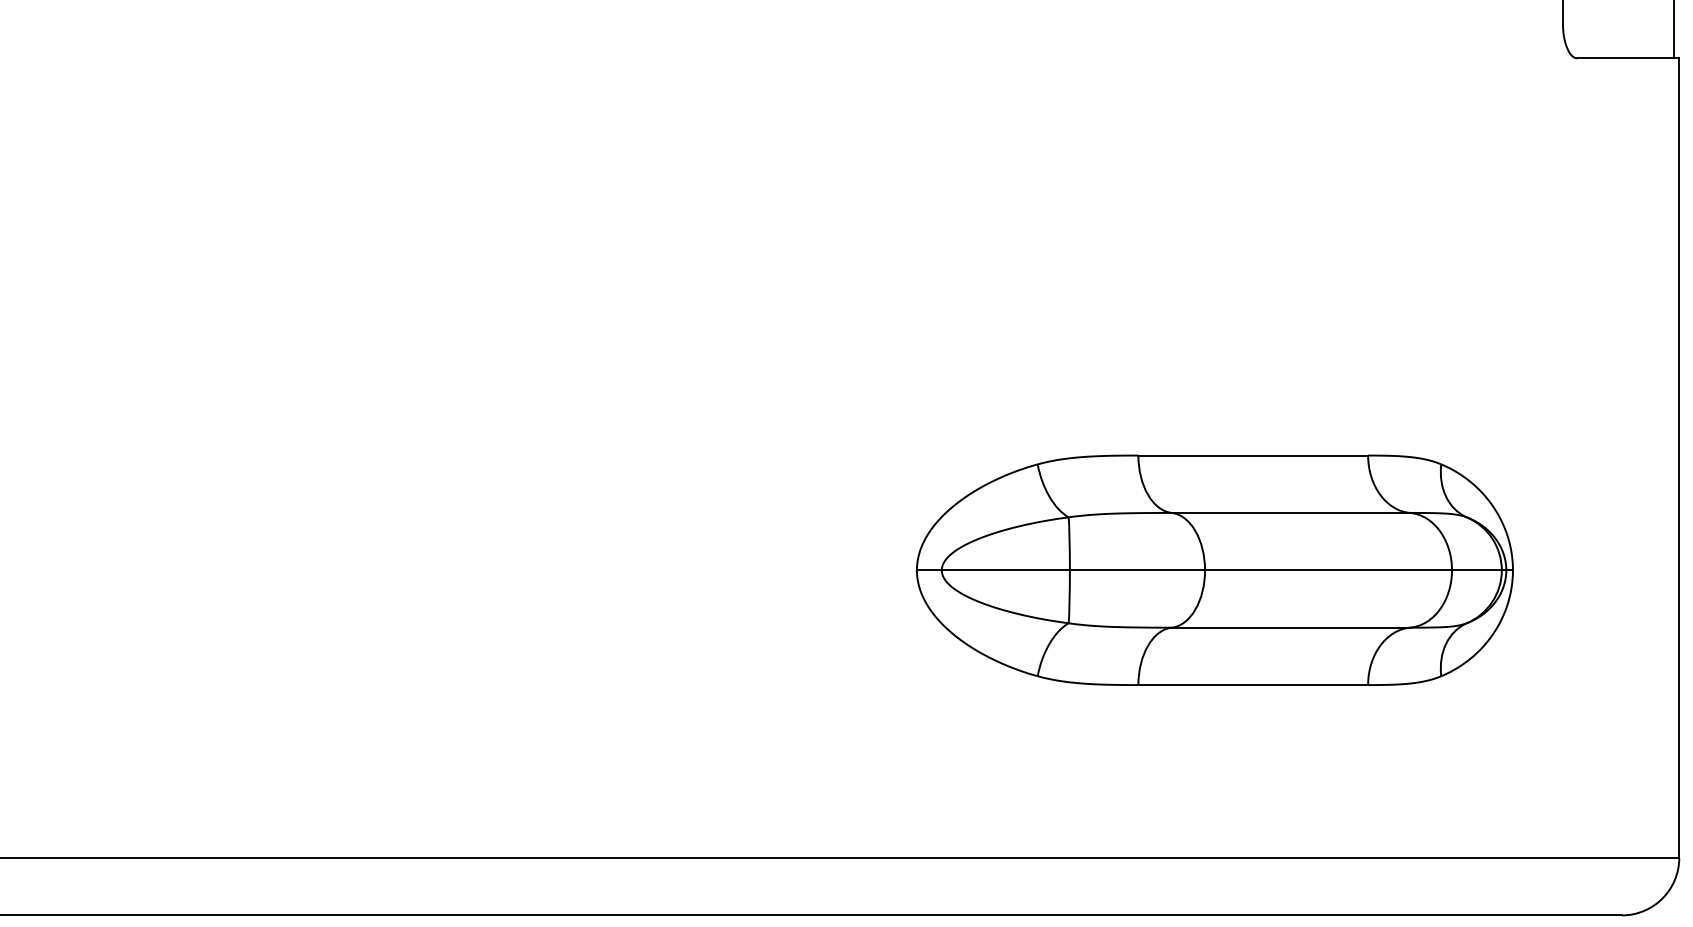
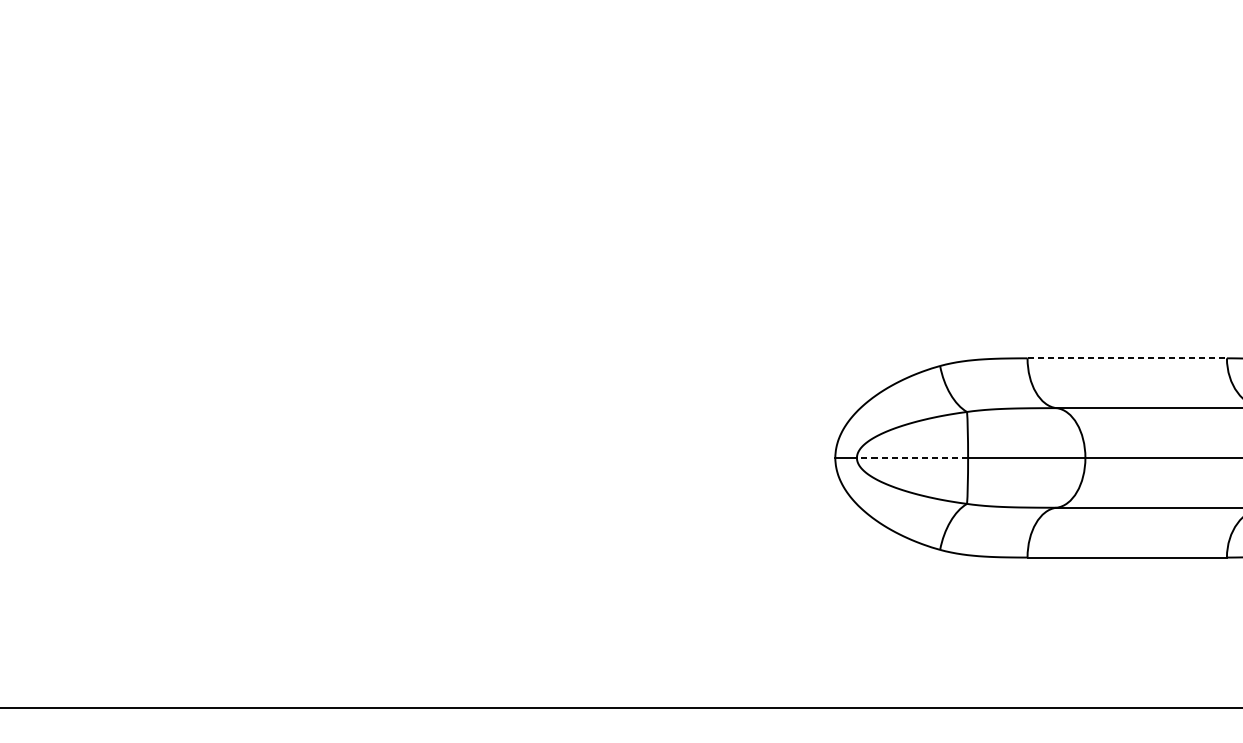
line: (1253, 455) -> (1127, 358), solid -> dashed
line: (1005, 570) -> (912, 458), solid -> dashed

